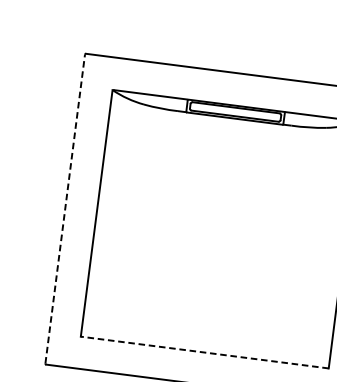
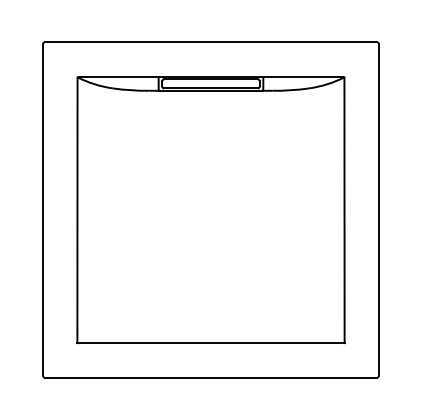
line: (65, 208) -> (43, 209), dashed -> solid
line: (204, 352) -> (210, 343), dashed -> solid

